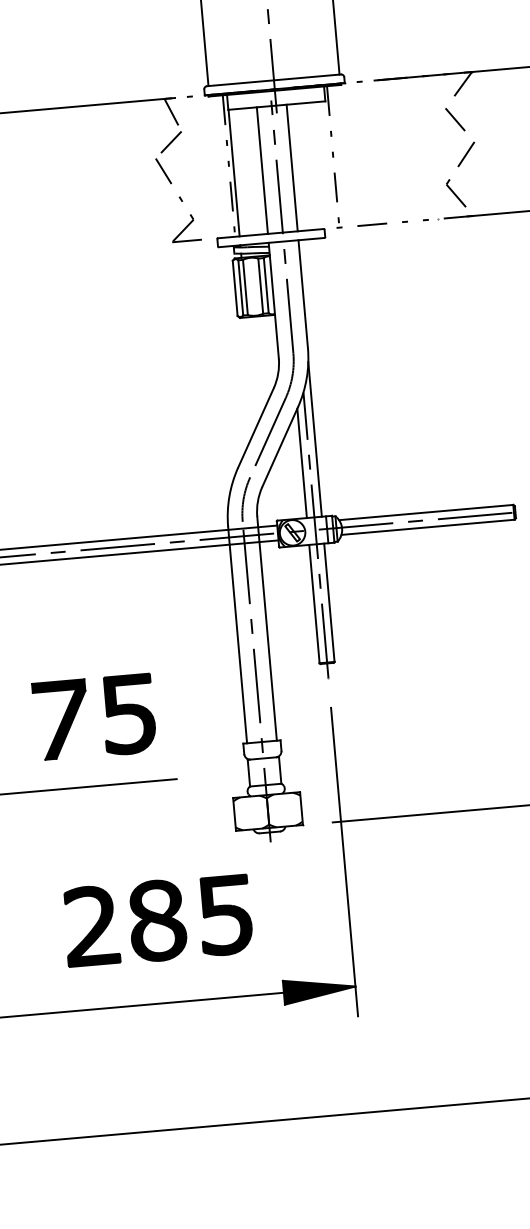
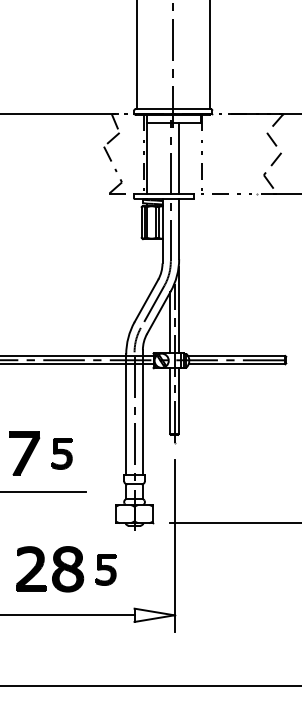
line: (262, 170) -> (162, 158), removed
part: (127, 714) -> (61, 453), size x0.7
part: (224, 915) -> (105, 569), size x0.7
fill: (319, 988) -> (154, 614), removed

